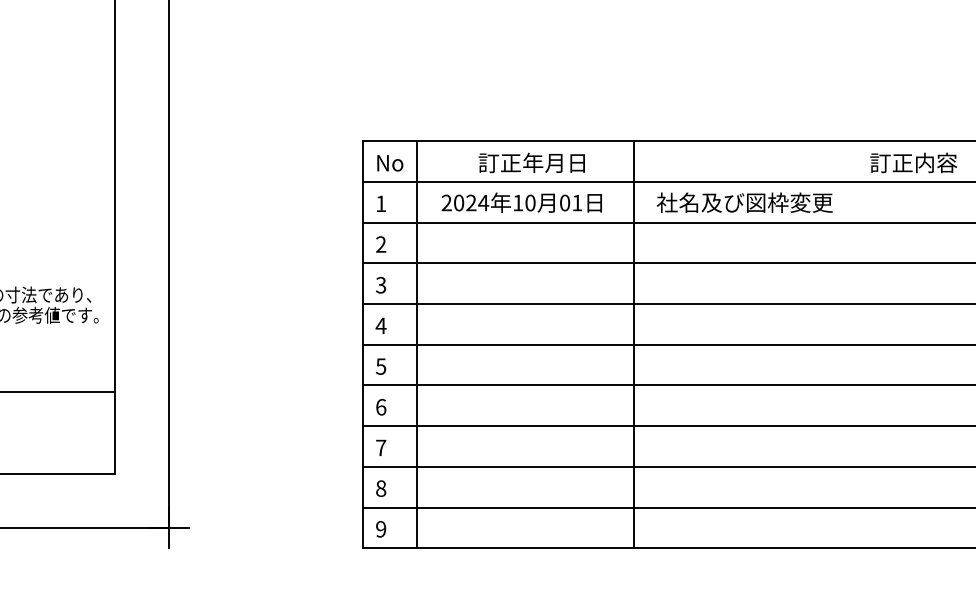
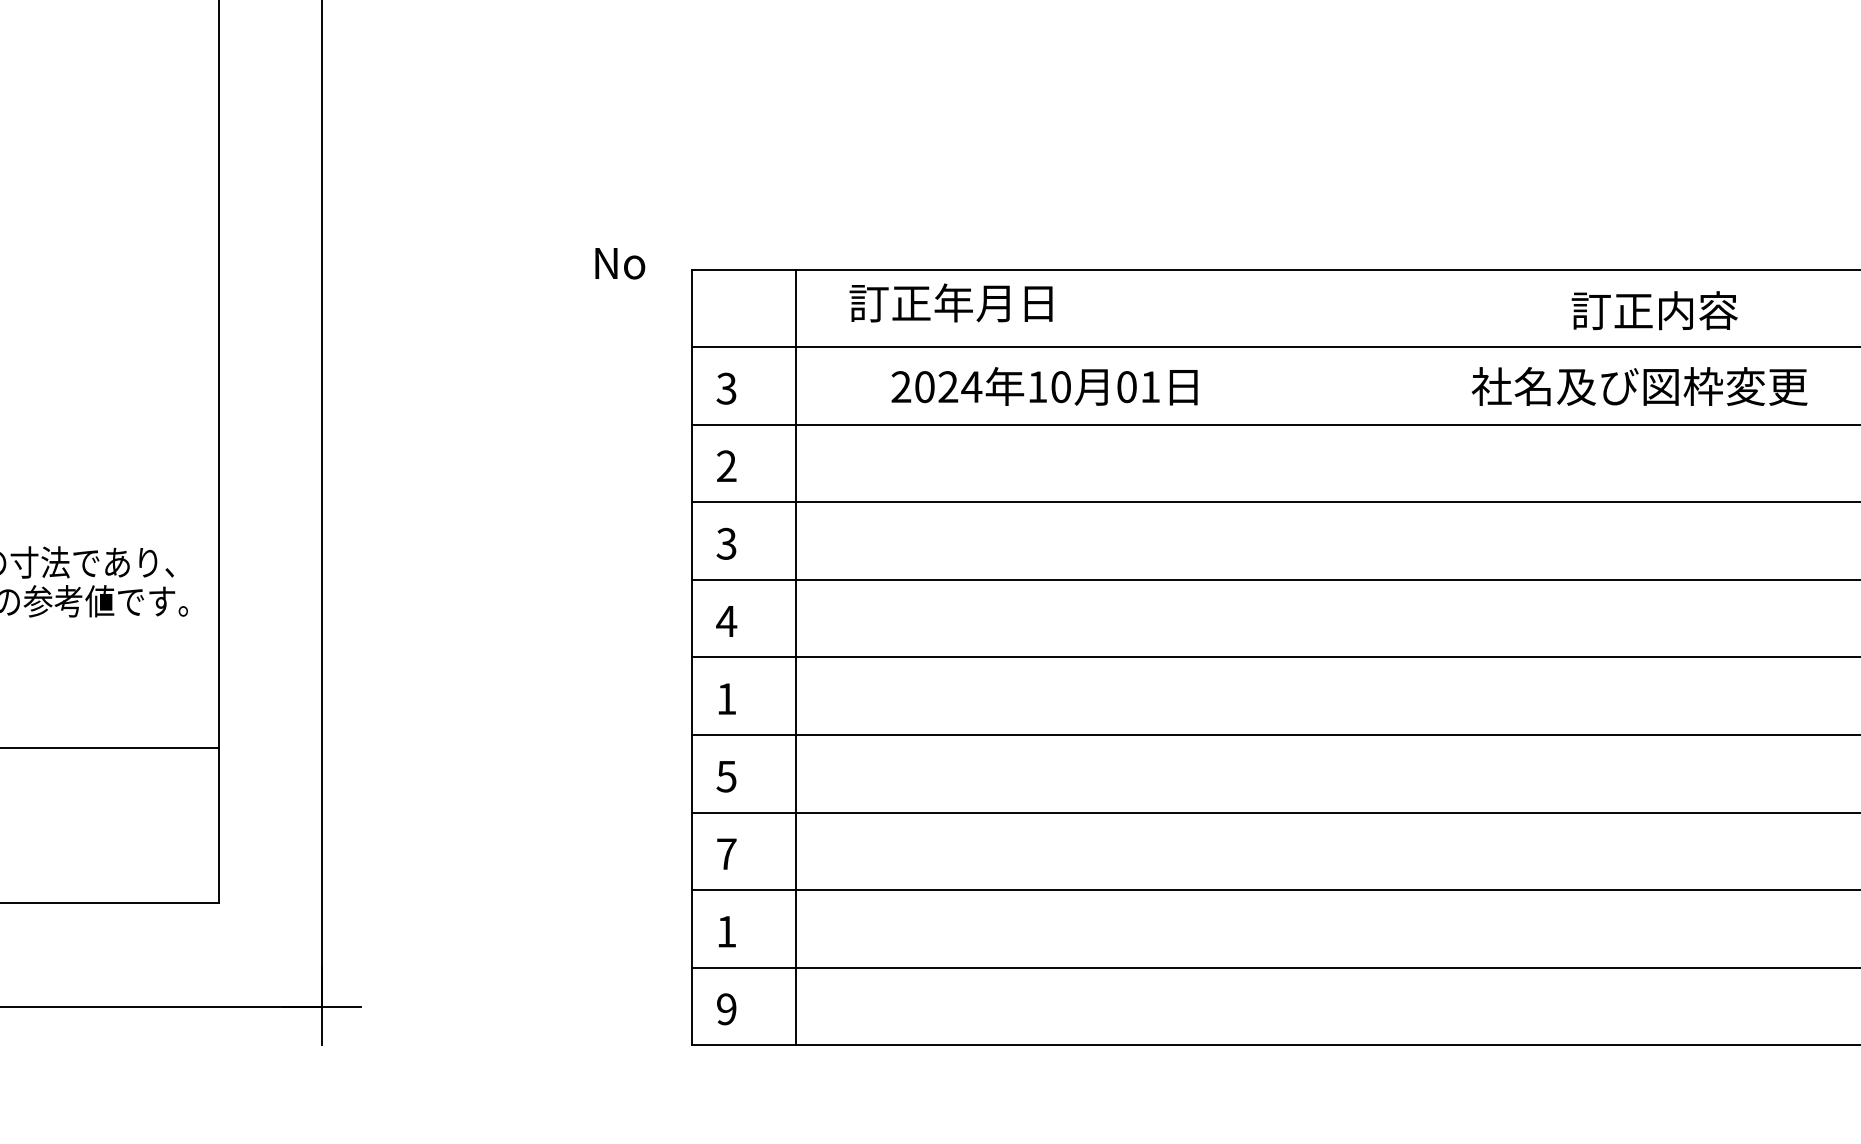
text: (531, 162) -> (950, 302), moved
text: (913, 162) -> (1654, 309), moved
text: (390, 163) -> (620, 264), moved
text: (521, 202) -> (1043, 386), moved
text: (744, 202) -> (1638, 386), moved
text: (381, 203) -> (727, 387), 1 -> 3
line: (634, 344) -> (1209, 656), removed
text: (381, 366) -> (727, 698), 5 -> 1
text: (380, 406) -> (725, 775), 6 -> 5
text: (381, 488) -> (727, 931), 8 -> 1

